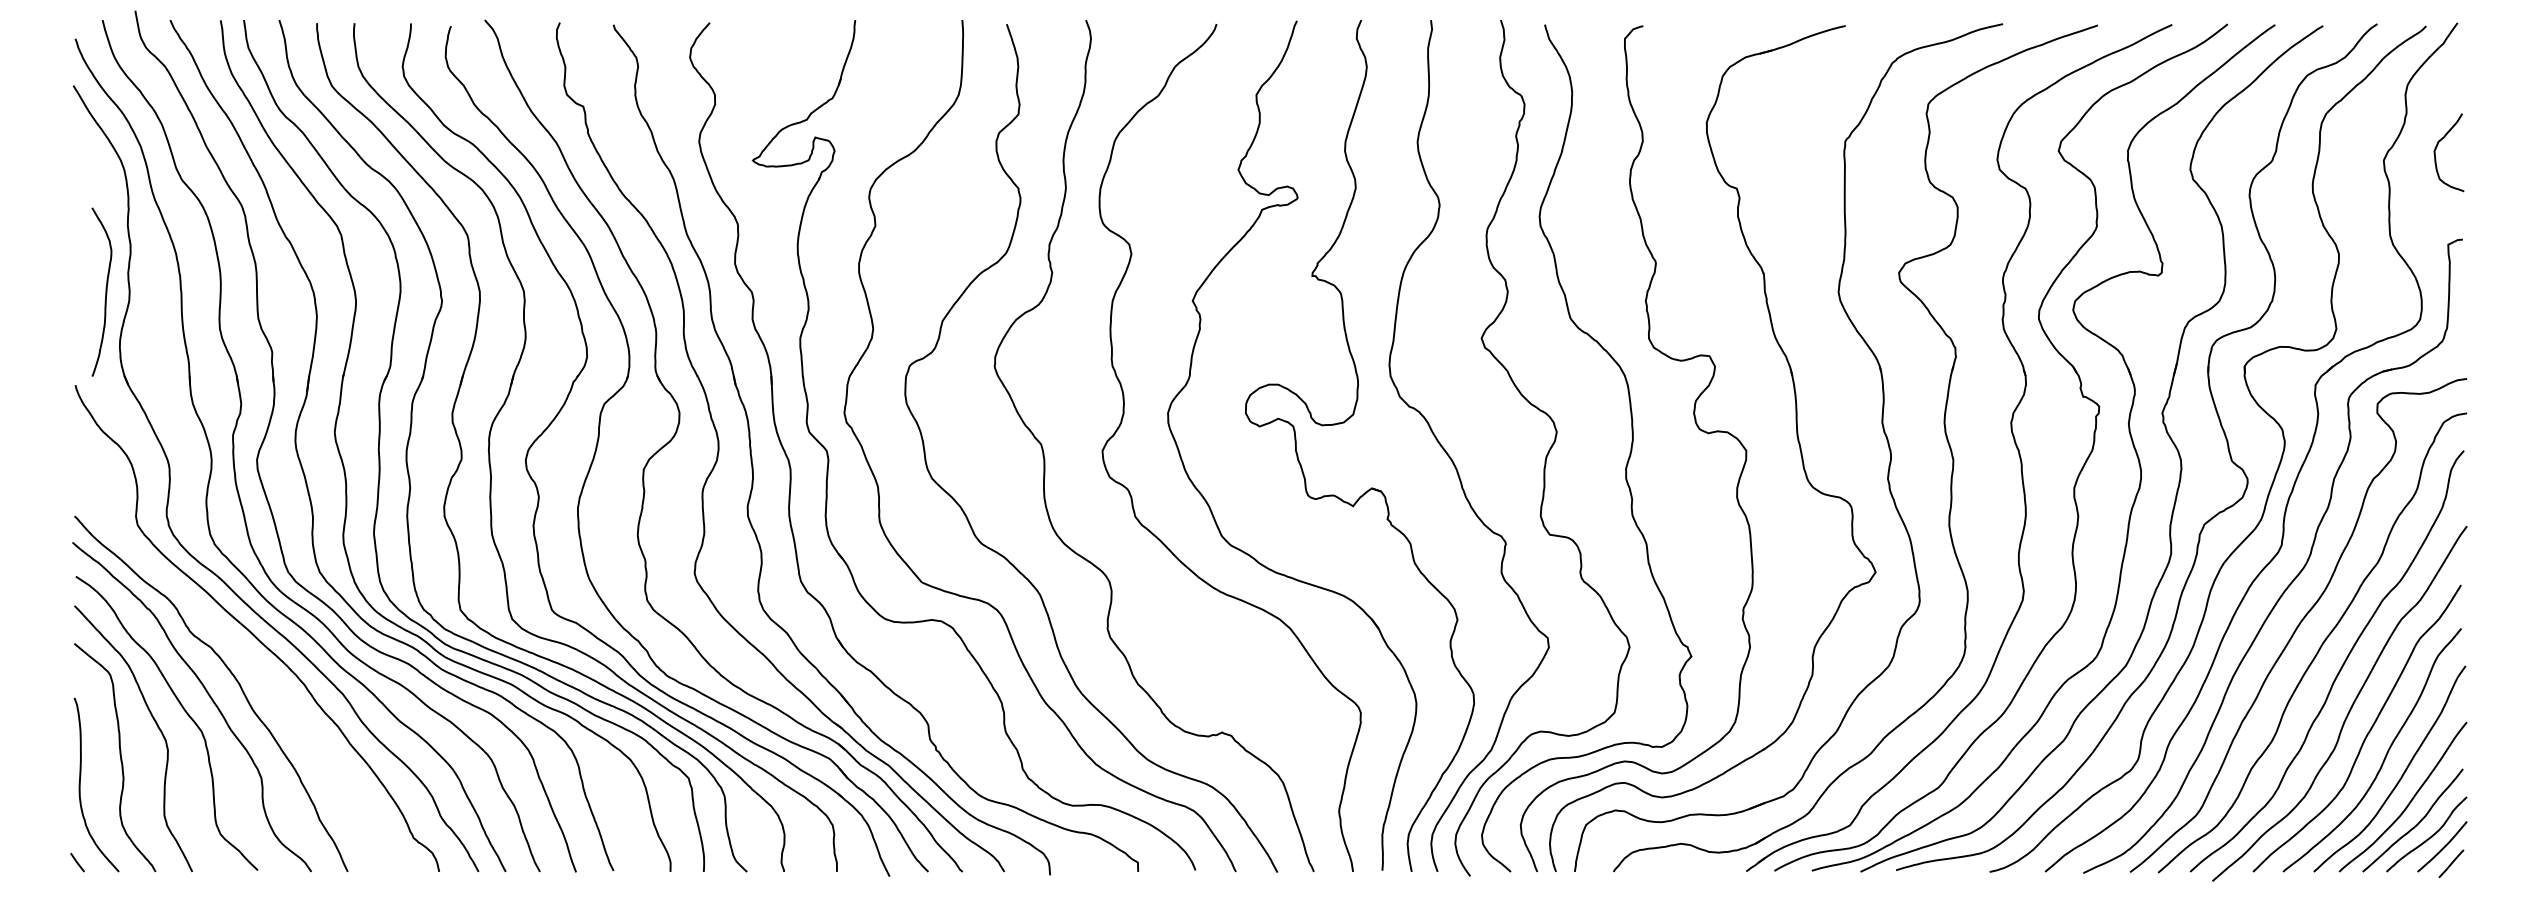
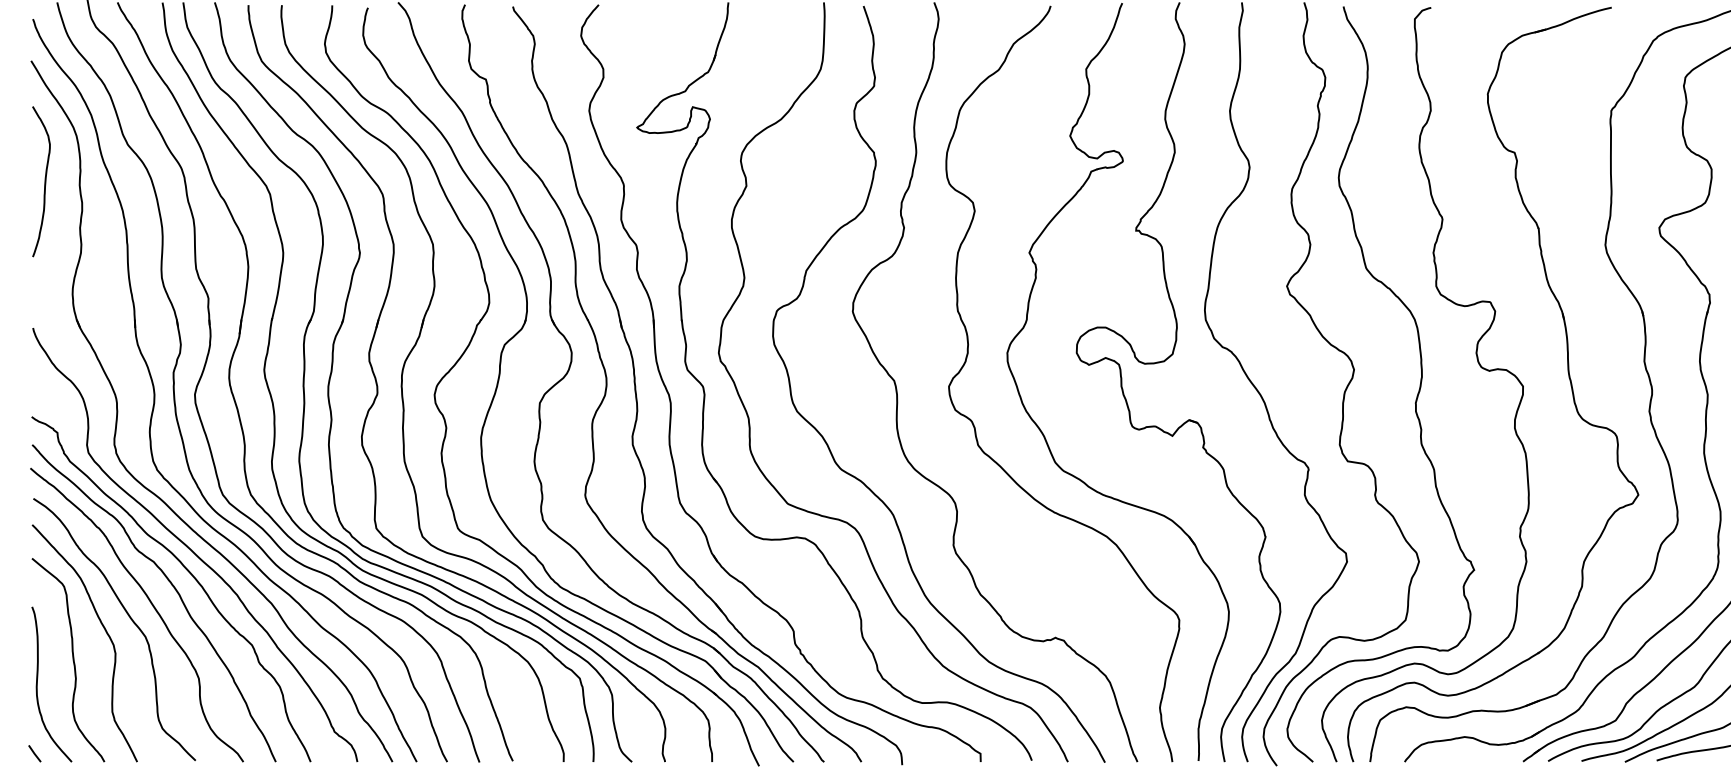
curve: (105, 291) -> (44, 181), moved
curve: (251, 661) -> (190, 574), added

